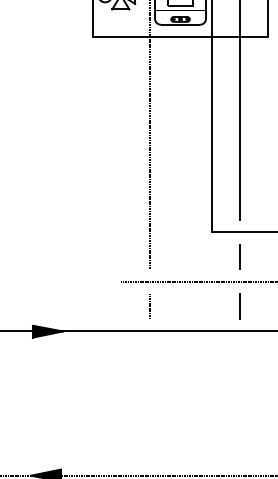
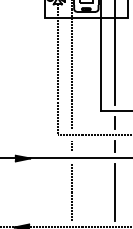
line: (120, 145) -> (57, 69), added
line: (149, 402) -> (71, 192), added
line: (239, 402) -> (114, 192), added

